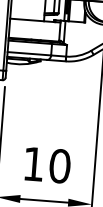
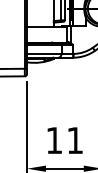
text: (60, 166) -> (75, 140), 10 -> 11

